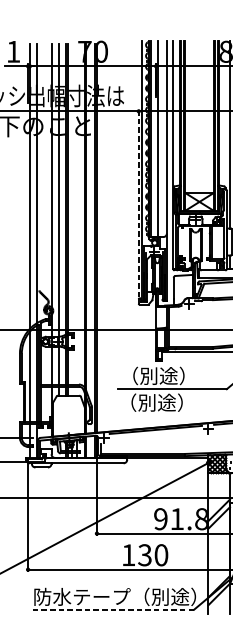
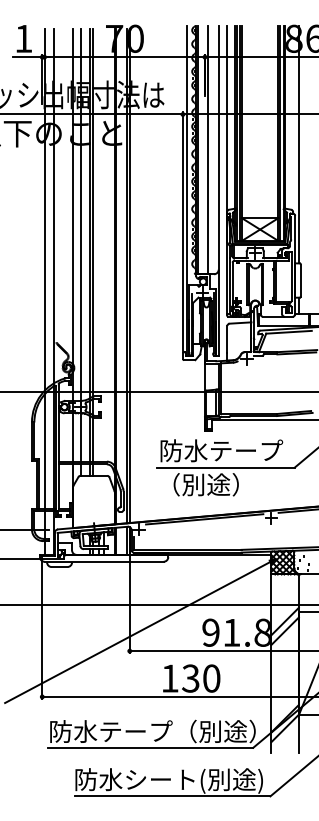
line: (138, 203) -> (182, 231), dashed -> solid
text: (169, 375) -> (221, 450), （別途） -> 防水テープ
line: (113, 609) -> (150, 747), dashed -> solid

